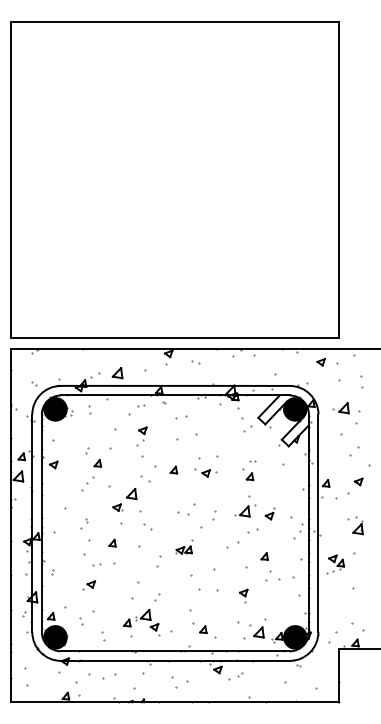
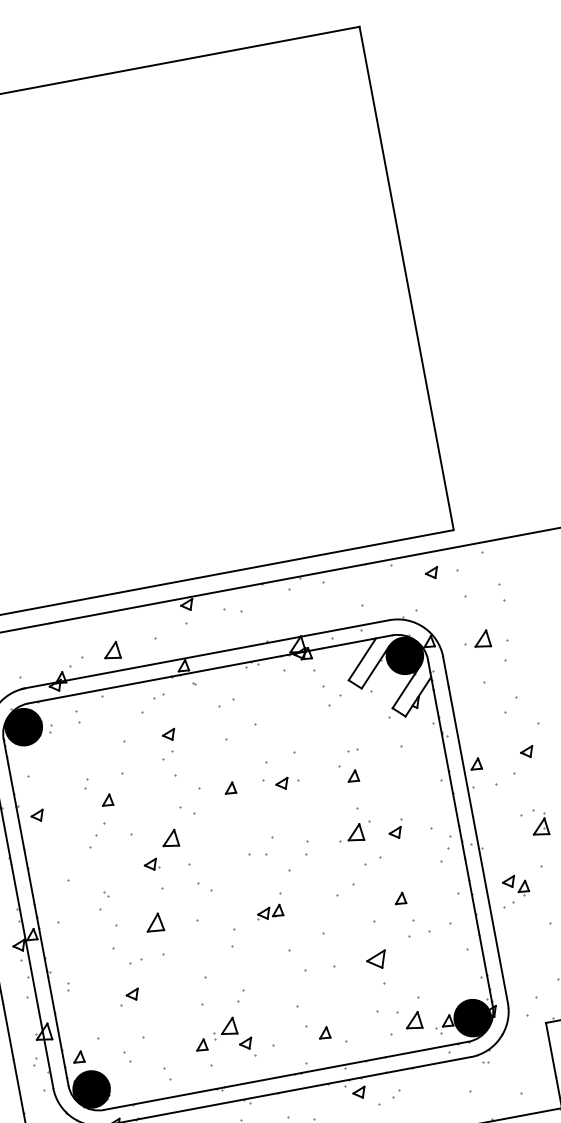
part: (195, 362) -> (232, 611), size x1.6
part: (112, 542) -> (154, 921), size x1.6
part: (243, 595) -> (377, 967), size x1.6

